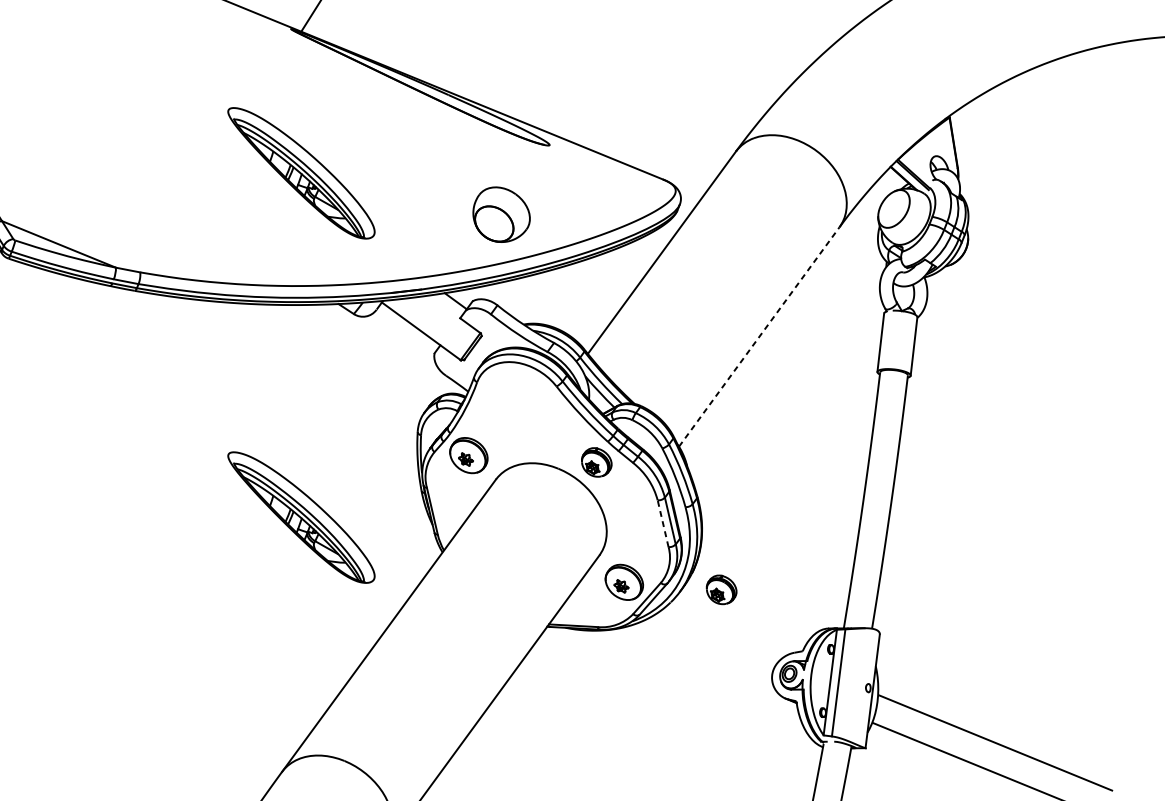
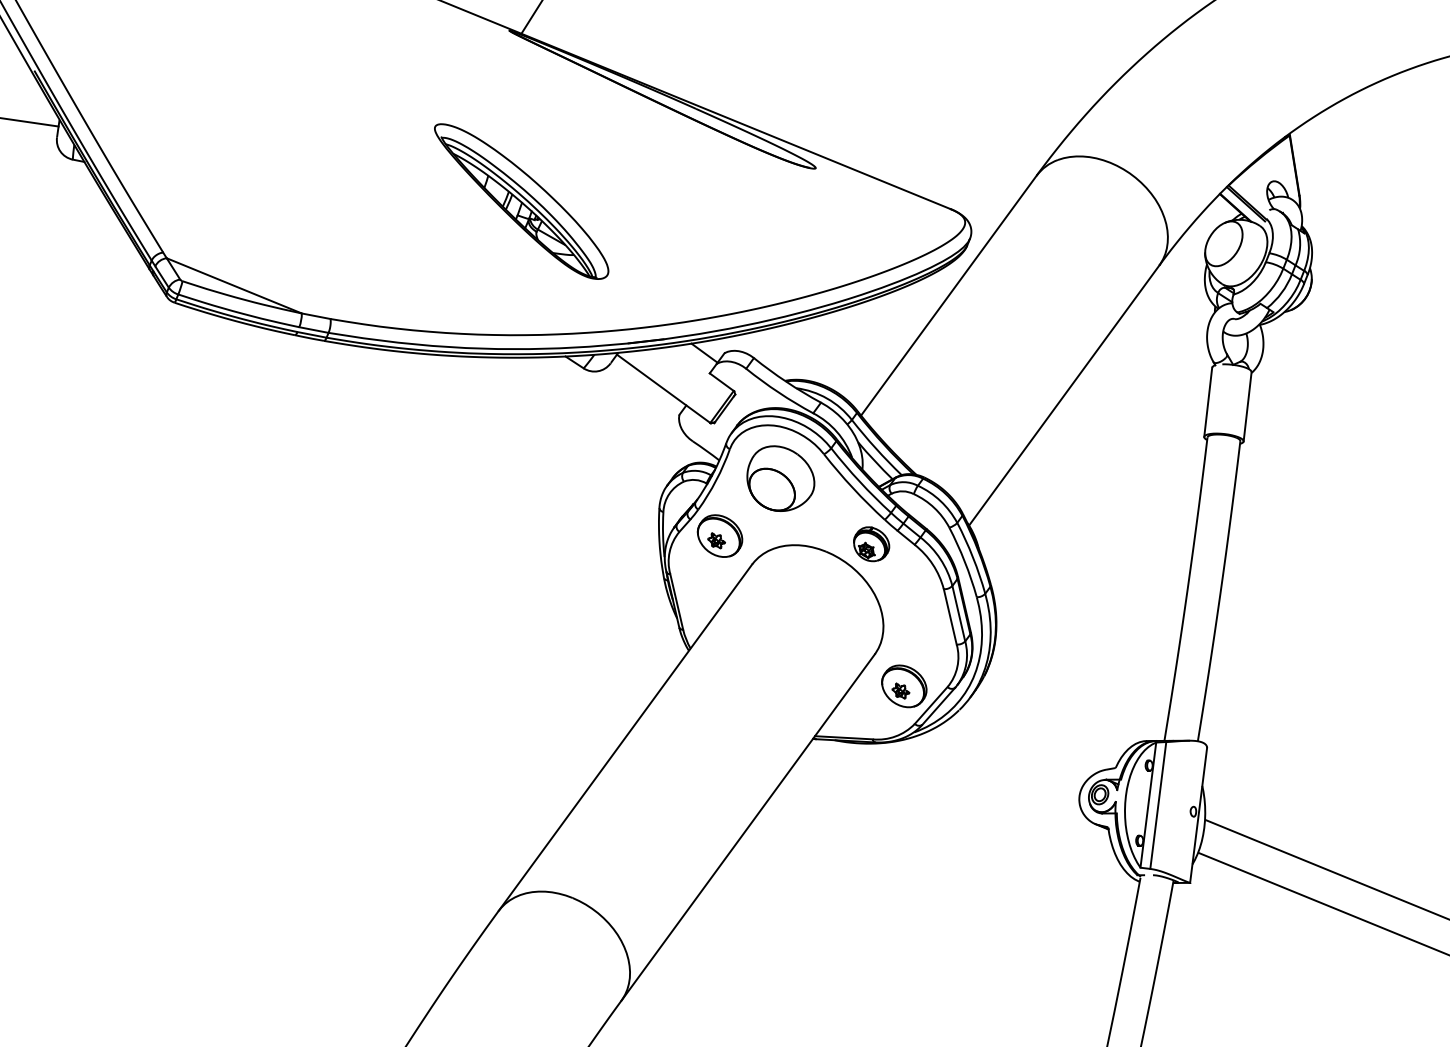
part: (501, 214) -> (780, 478), moved
line: (759, 336) -> (1064, 395), dashed -> solid
part: (301, 517) -> (521, 609), removed
line: (663, 523) -> (950, 616), dashed -> solid
part: (721, 590) -> (1019, 695), removed

